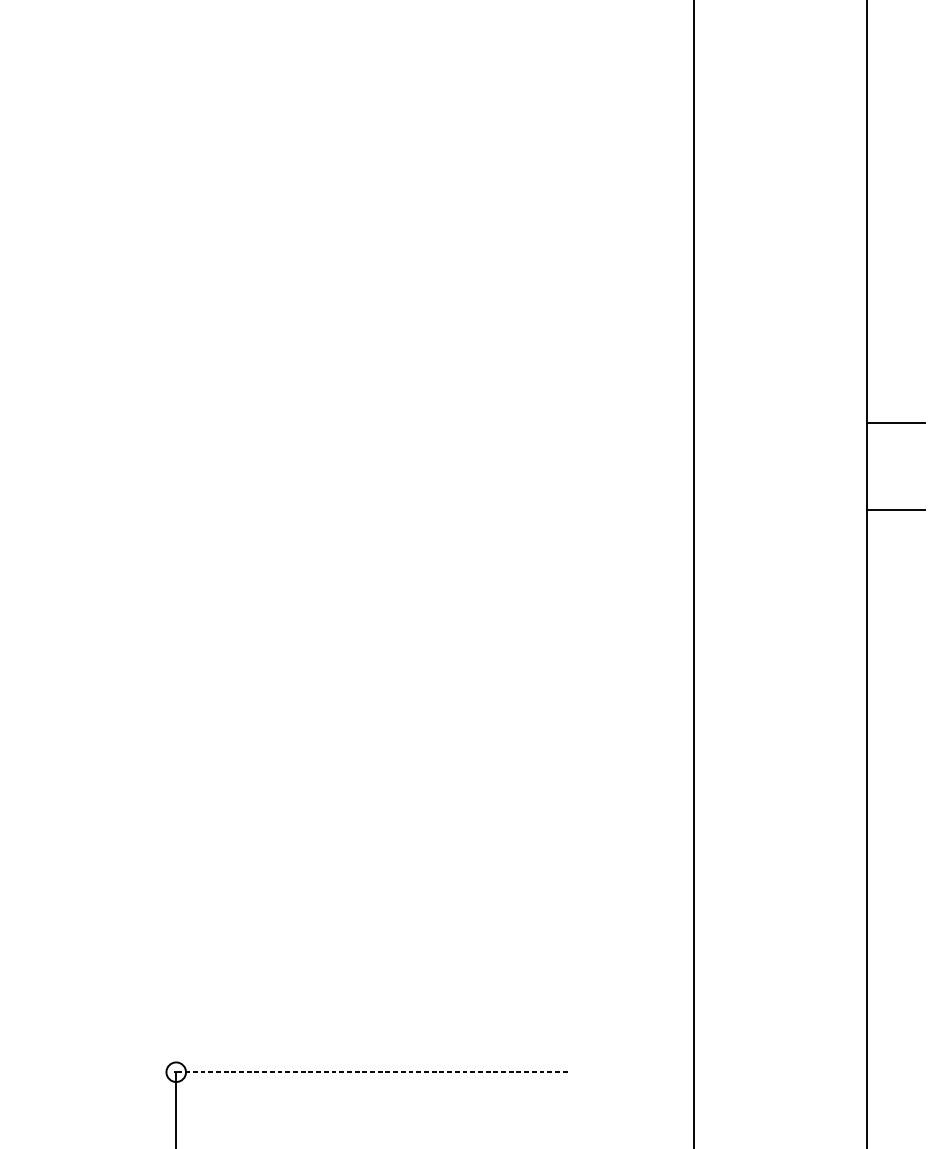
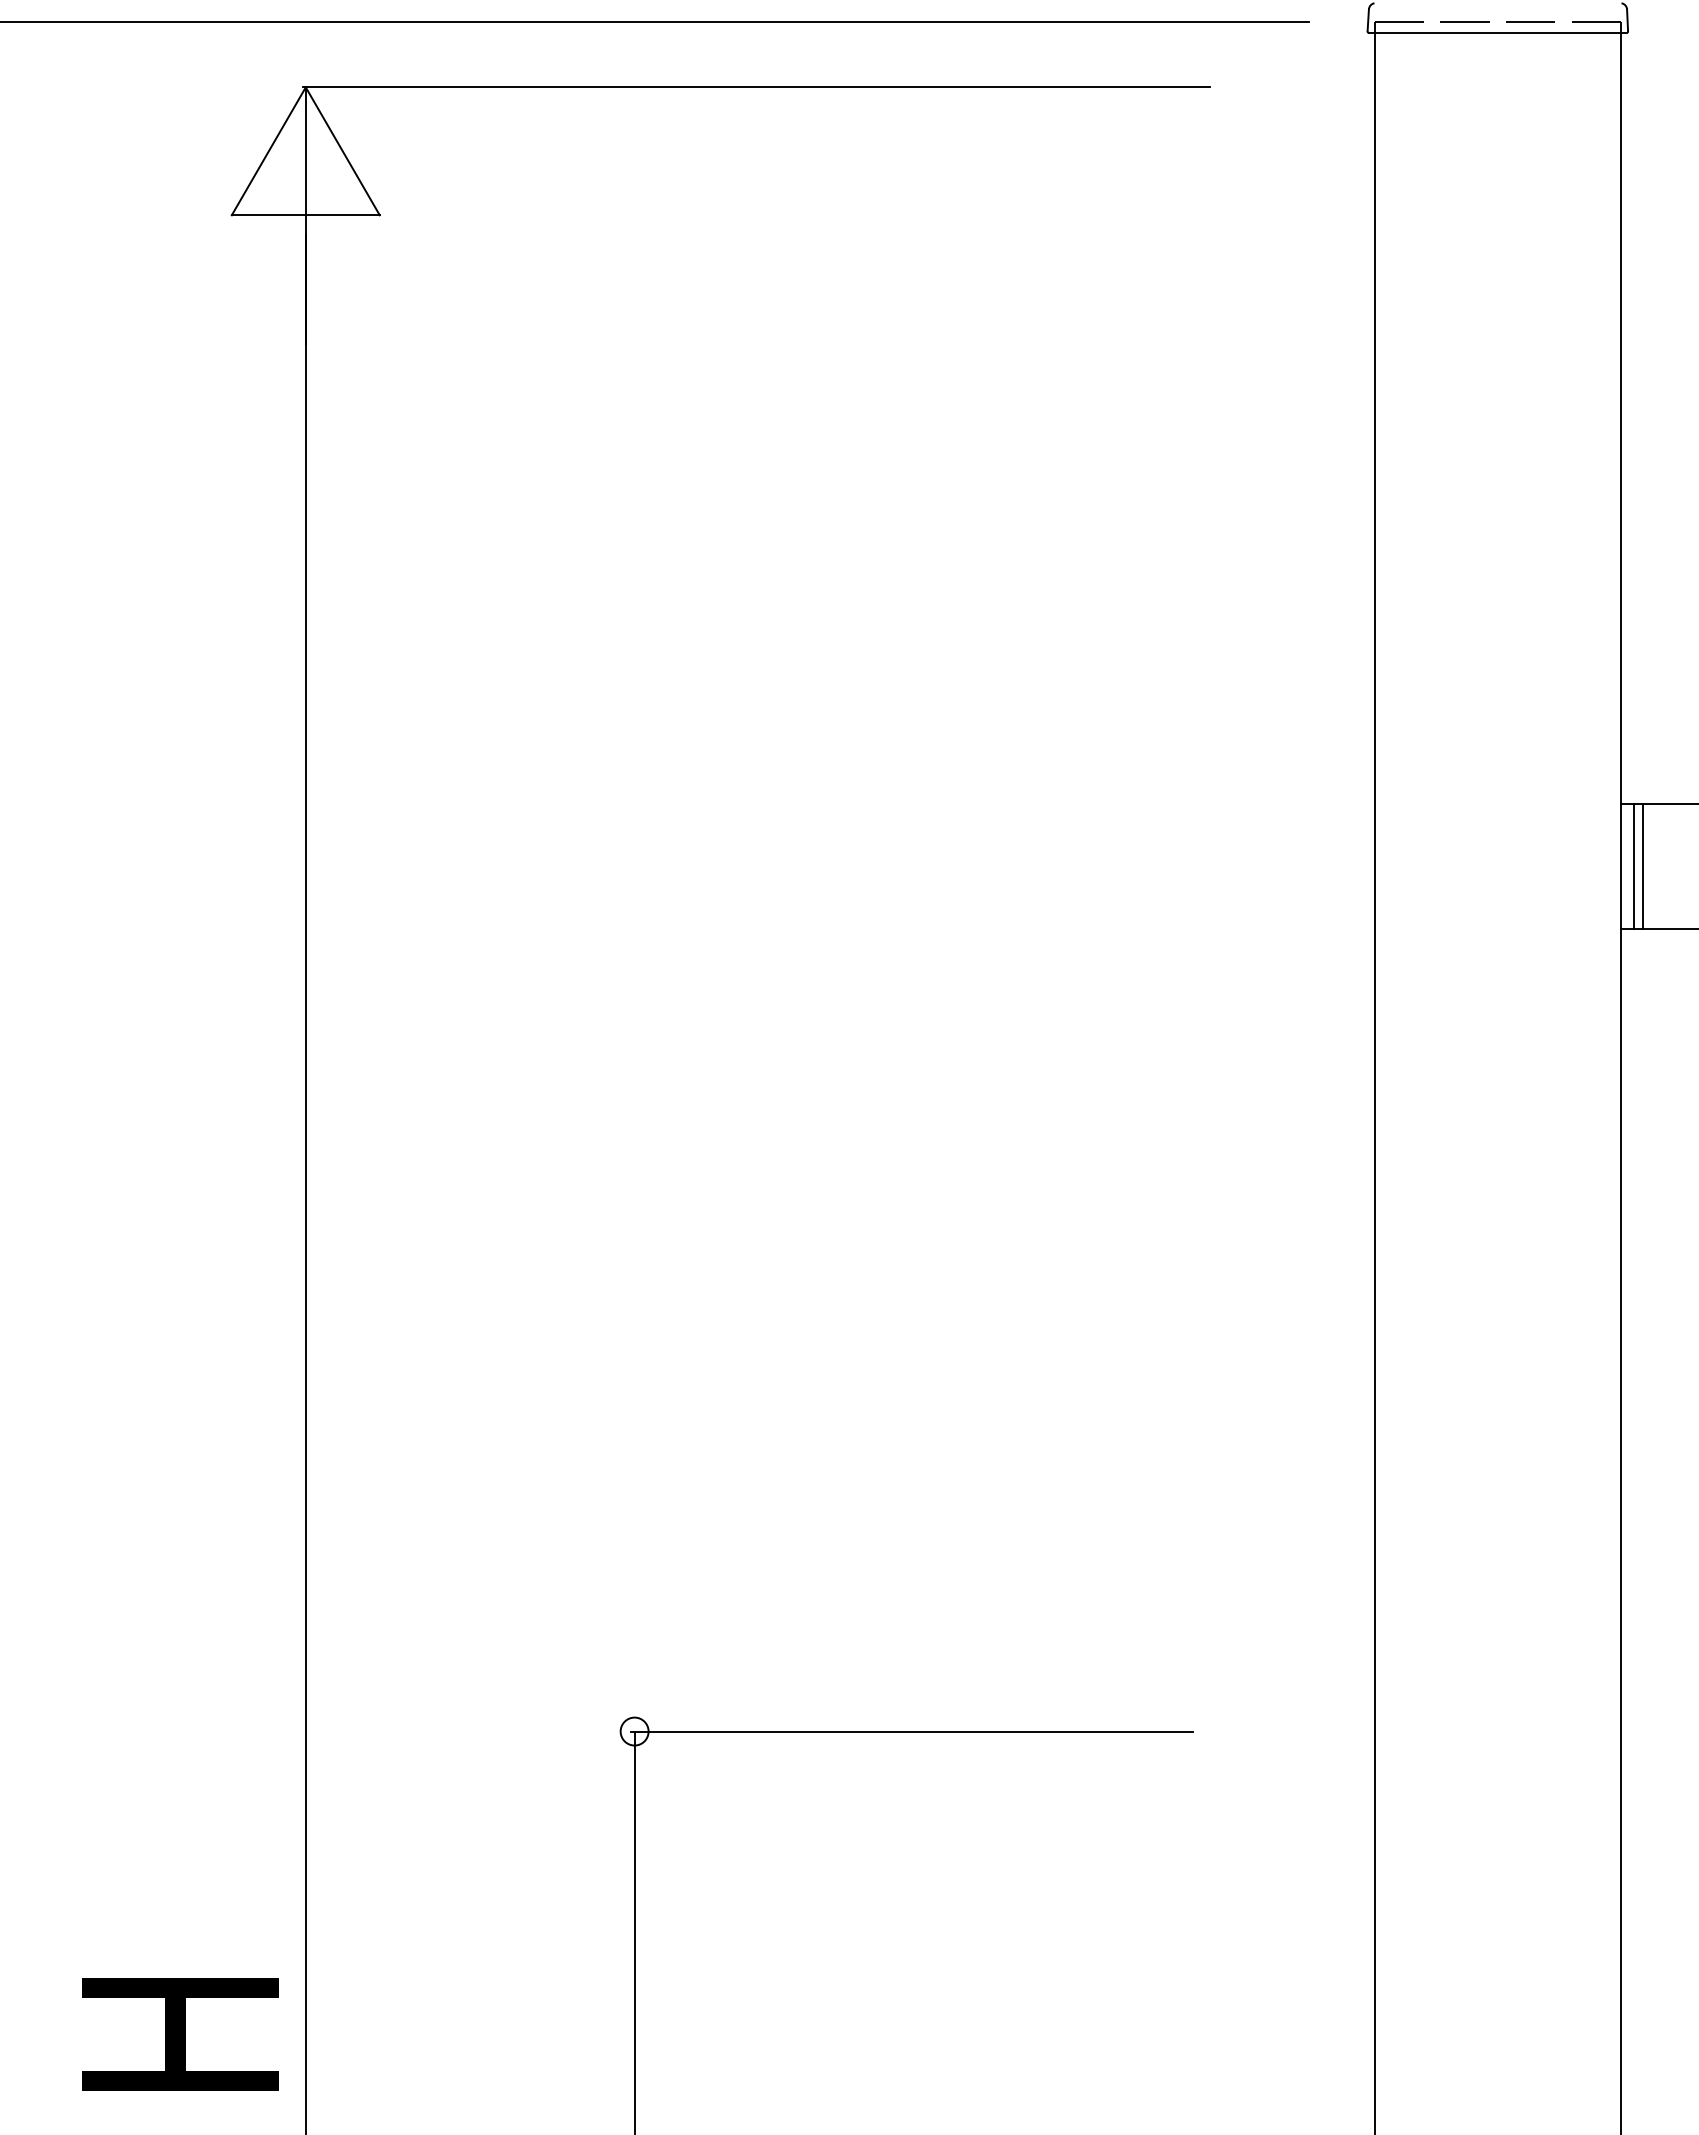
line: (876, 466) -> (1634, 866), added
line: (882, 466) -> (1642, 866), added
line: (370, 1072) -> (912, 1731), dashed -> solid

